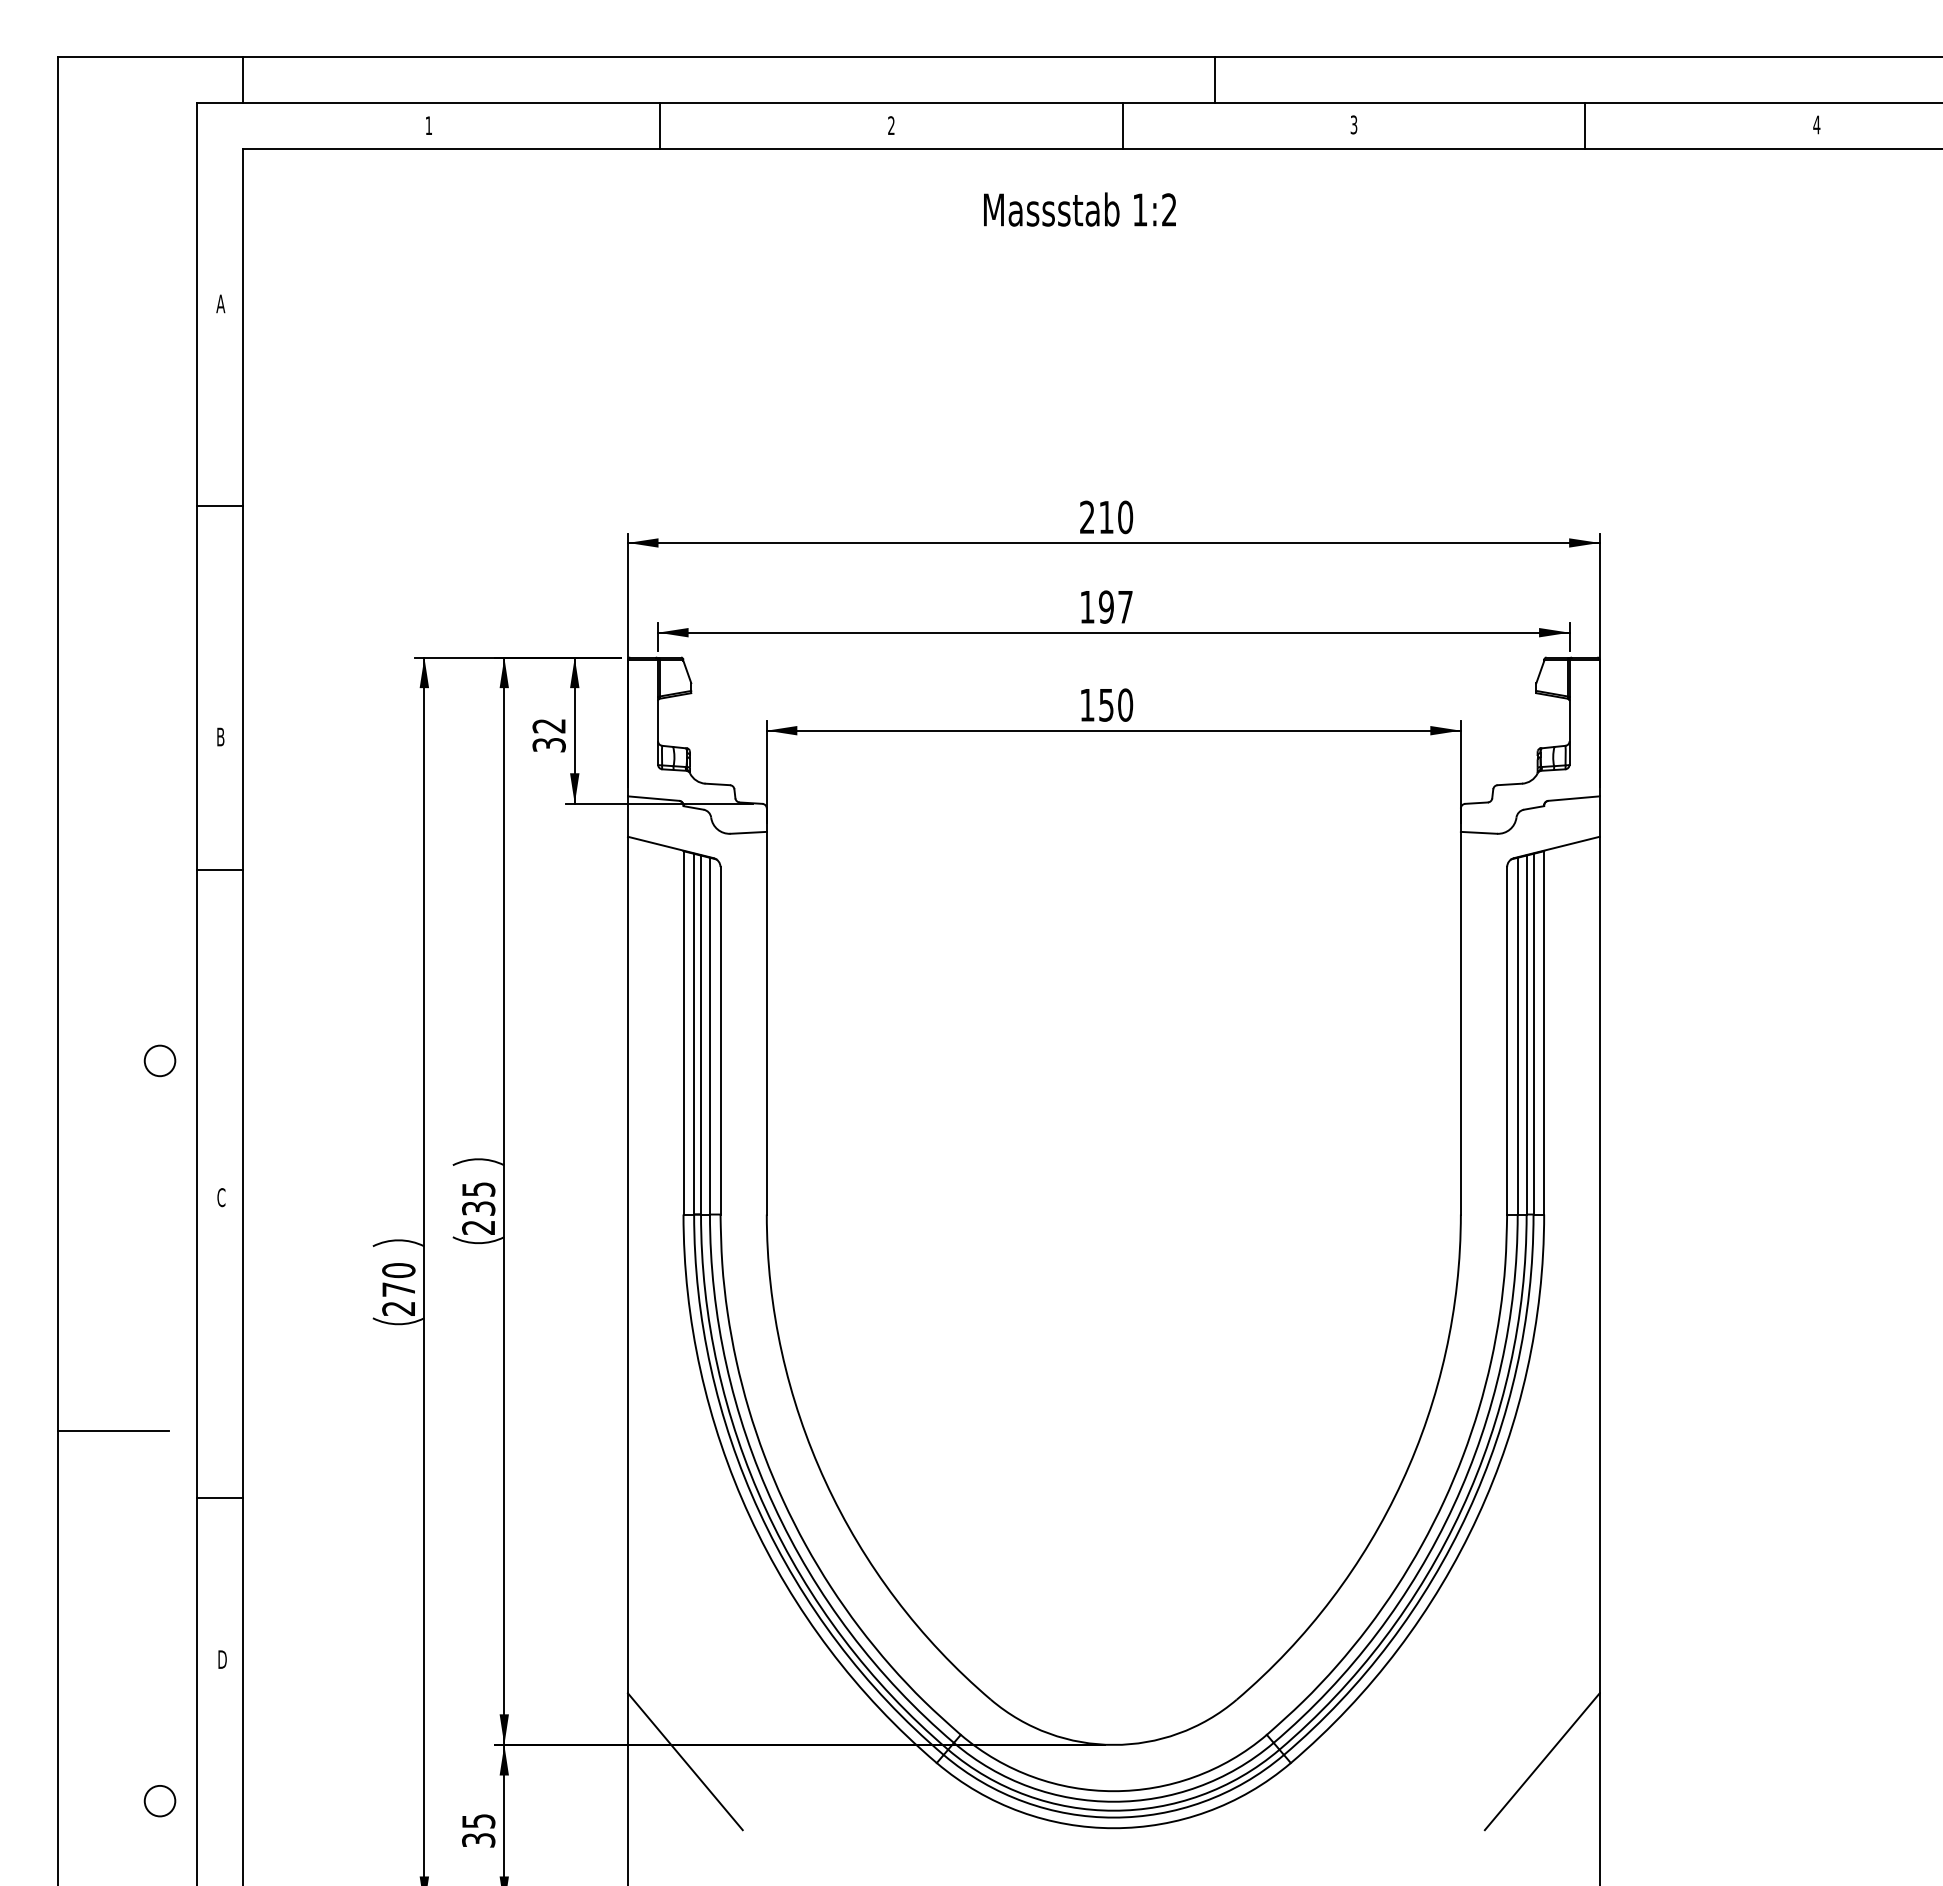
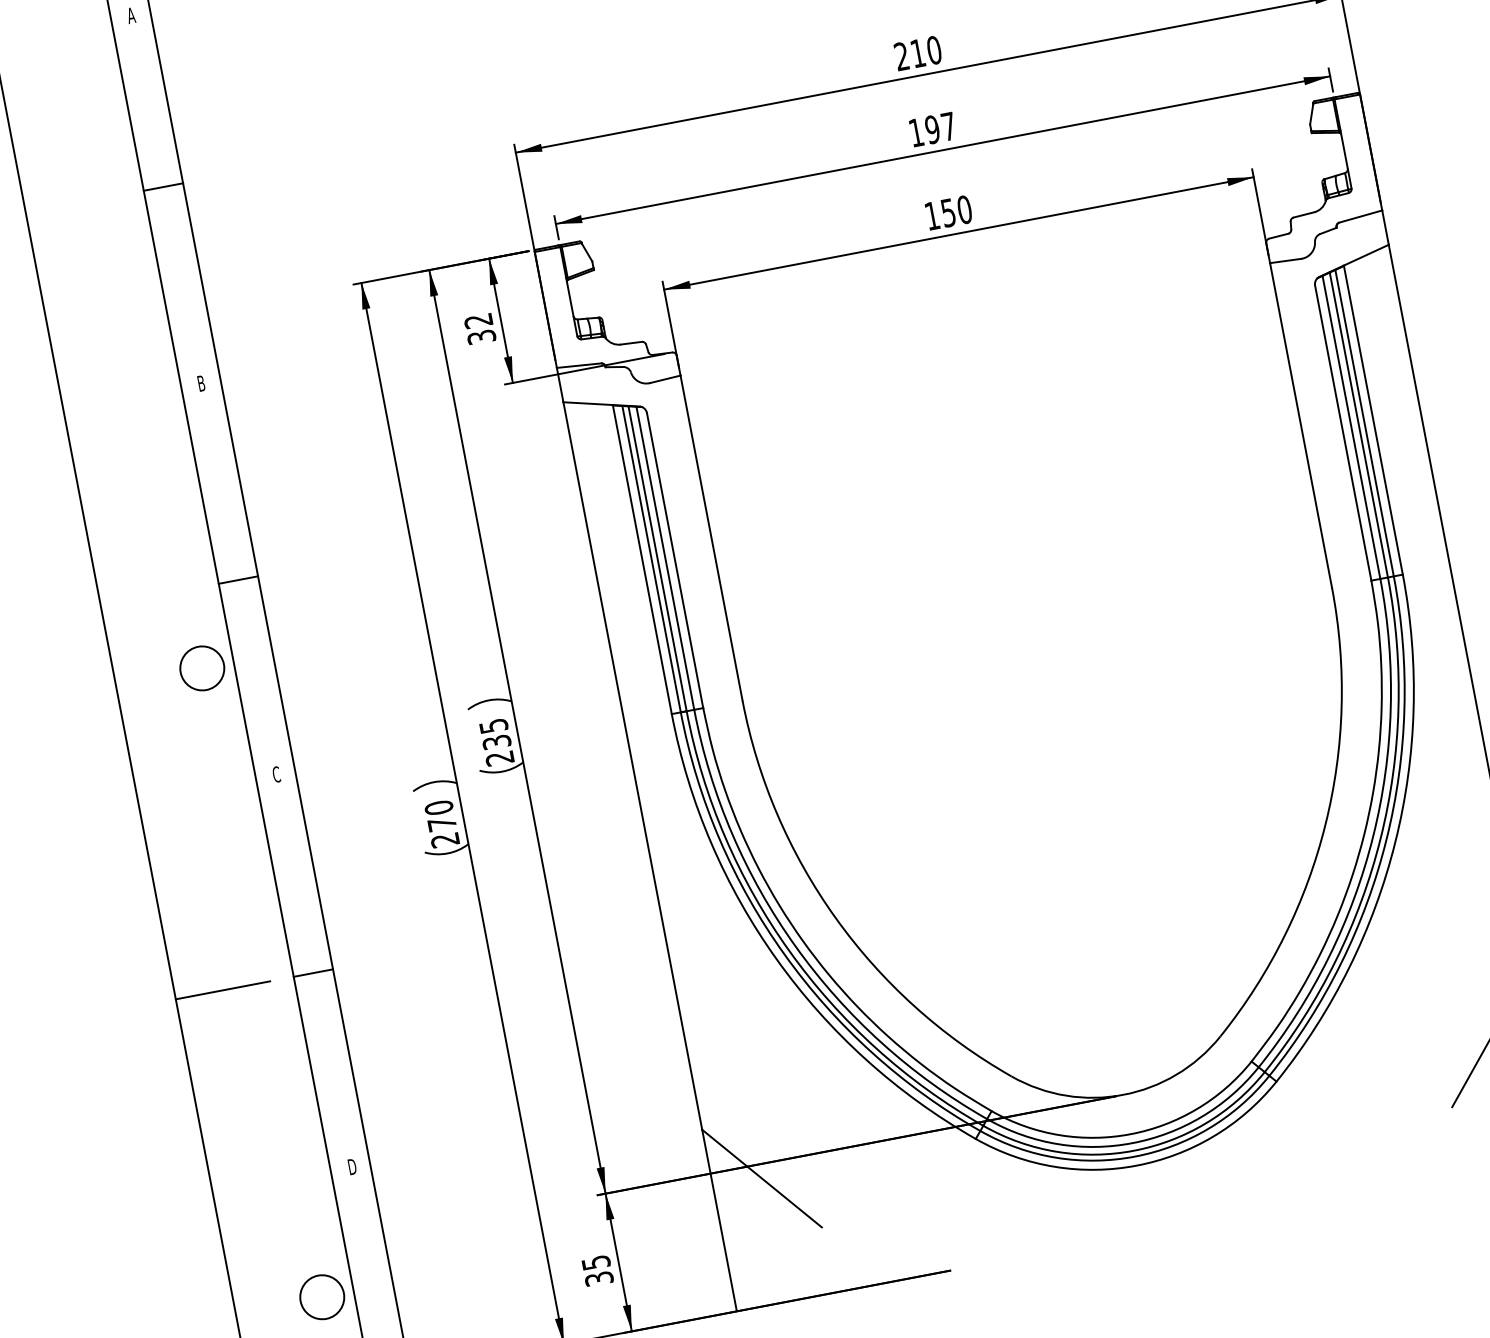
line: (220, 870) -> (238, 580), moved
circle: (159, 1060) -> (201, 668), size x1.67
line: (220, 1498) -> (313, 973), moved
circle: (159, 1800) -> (321, 1296), size x1.67

